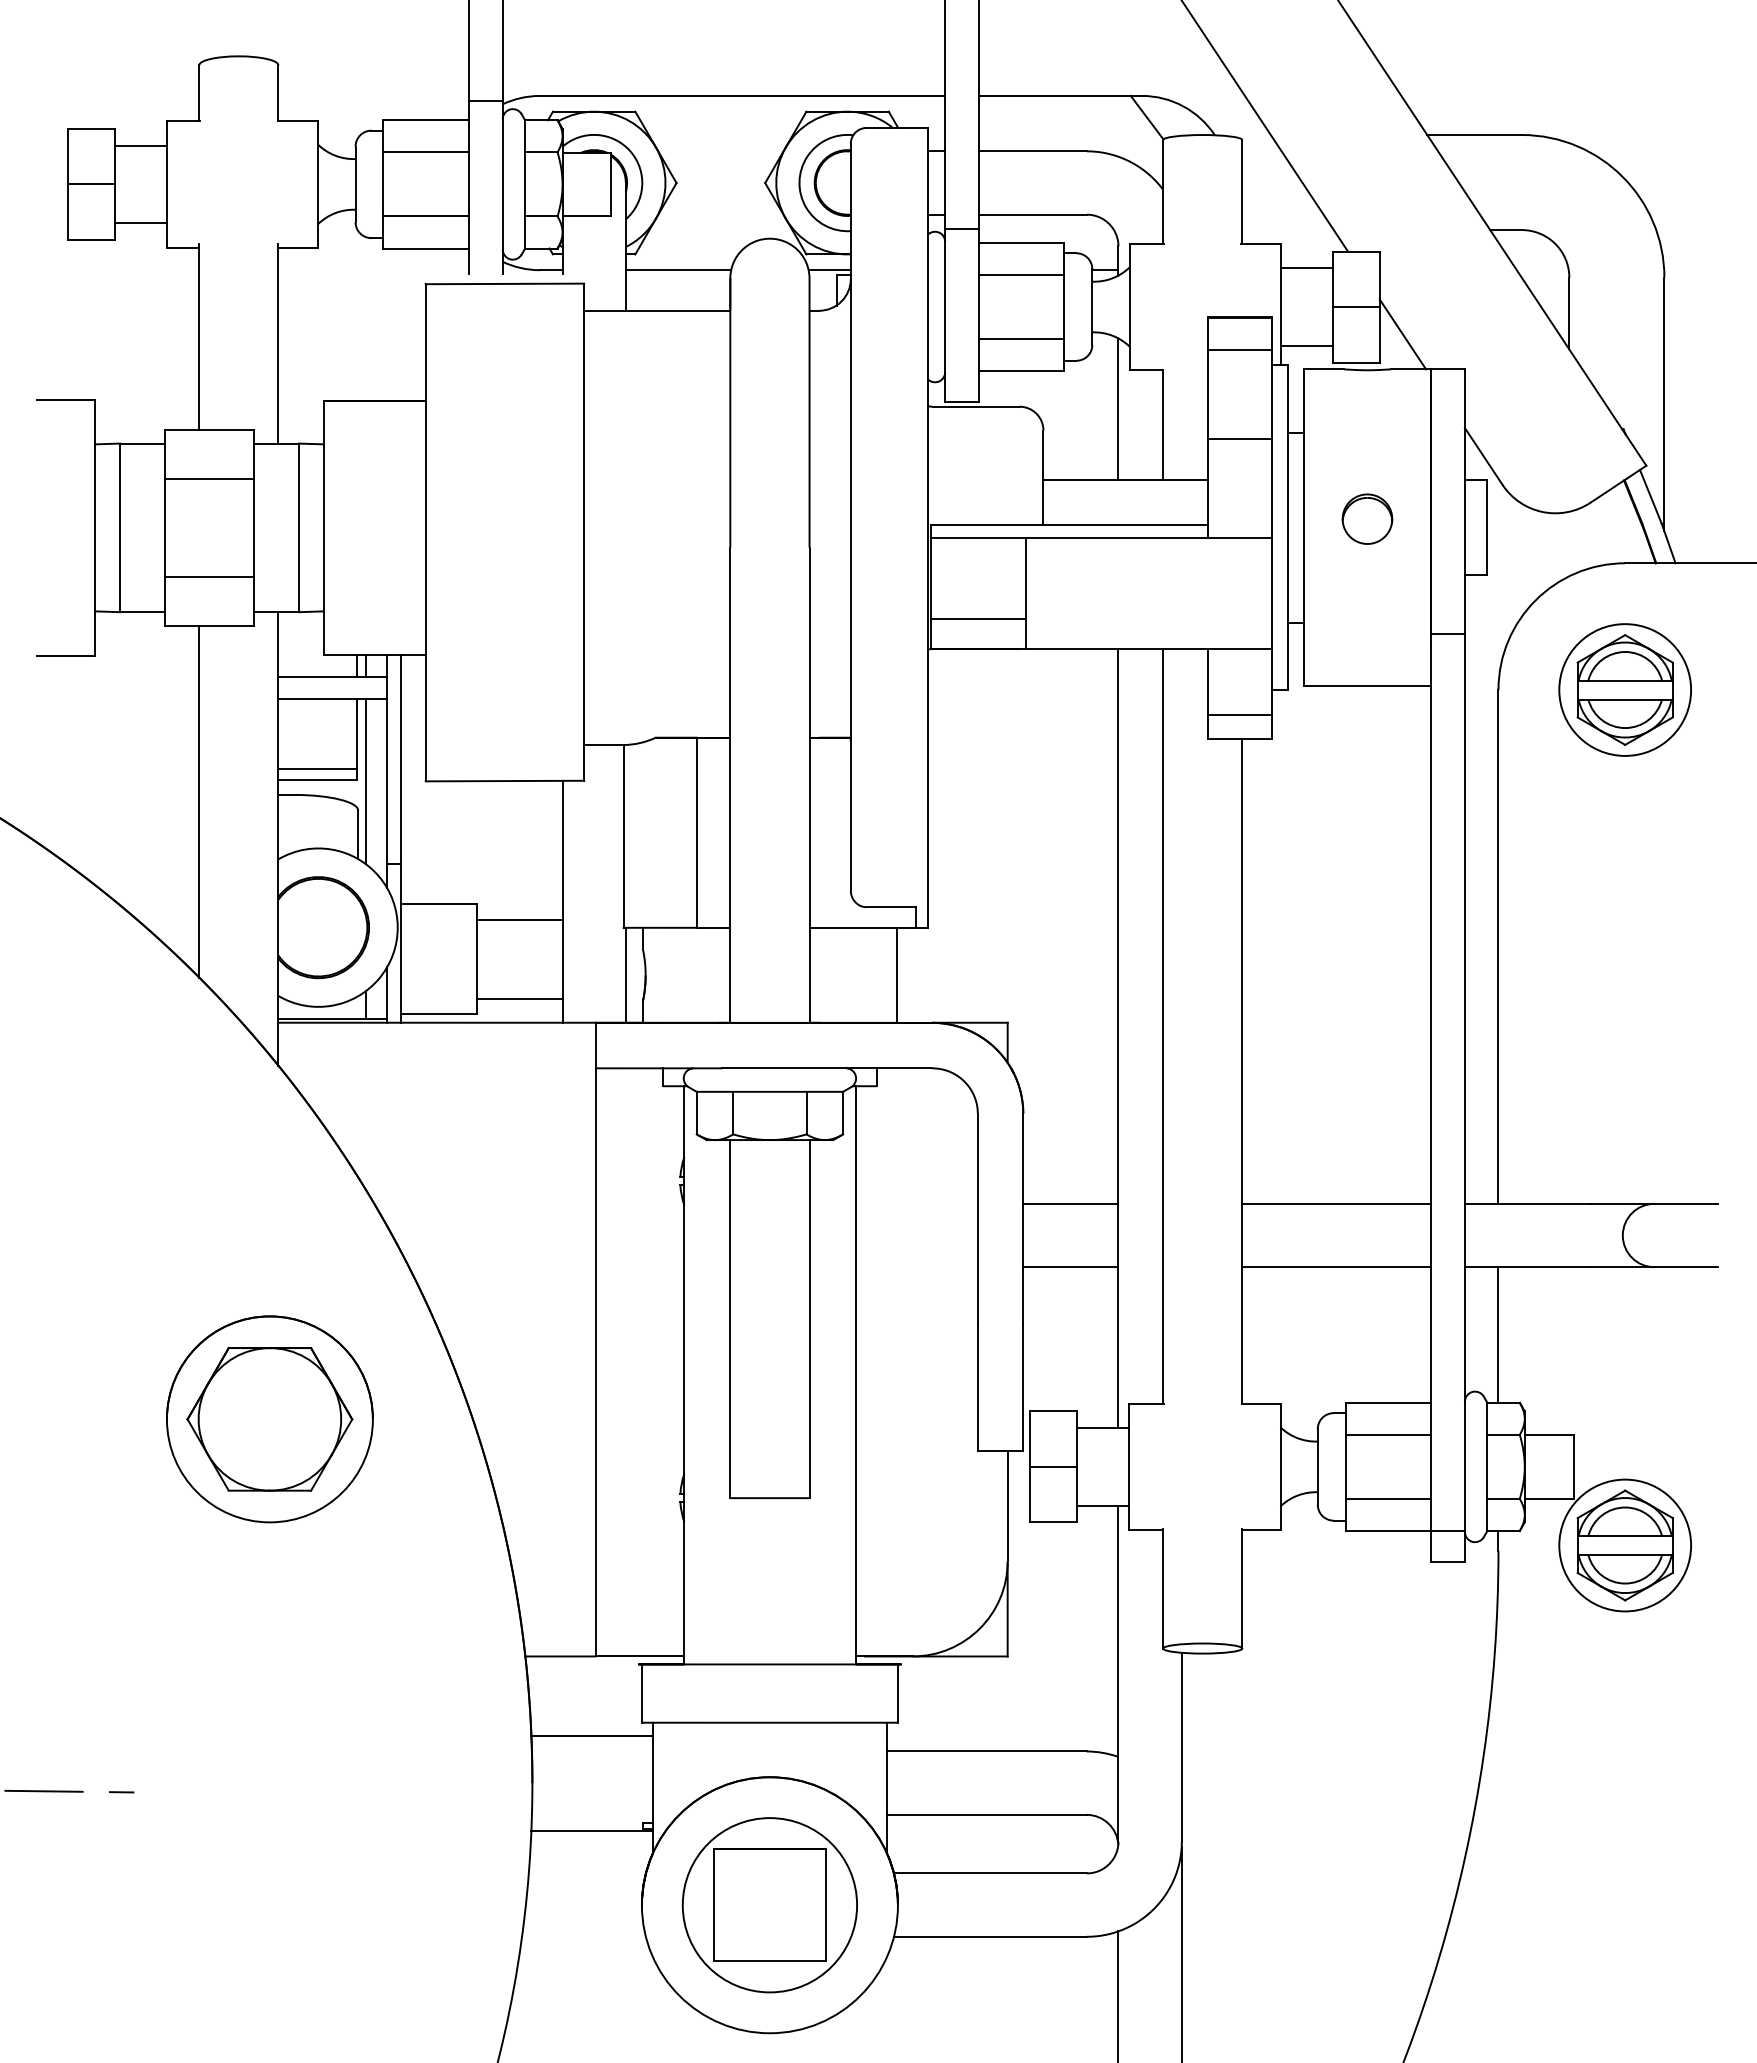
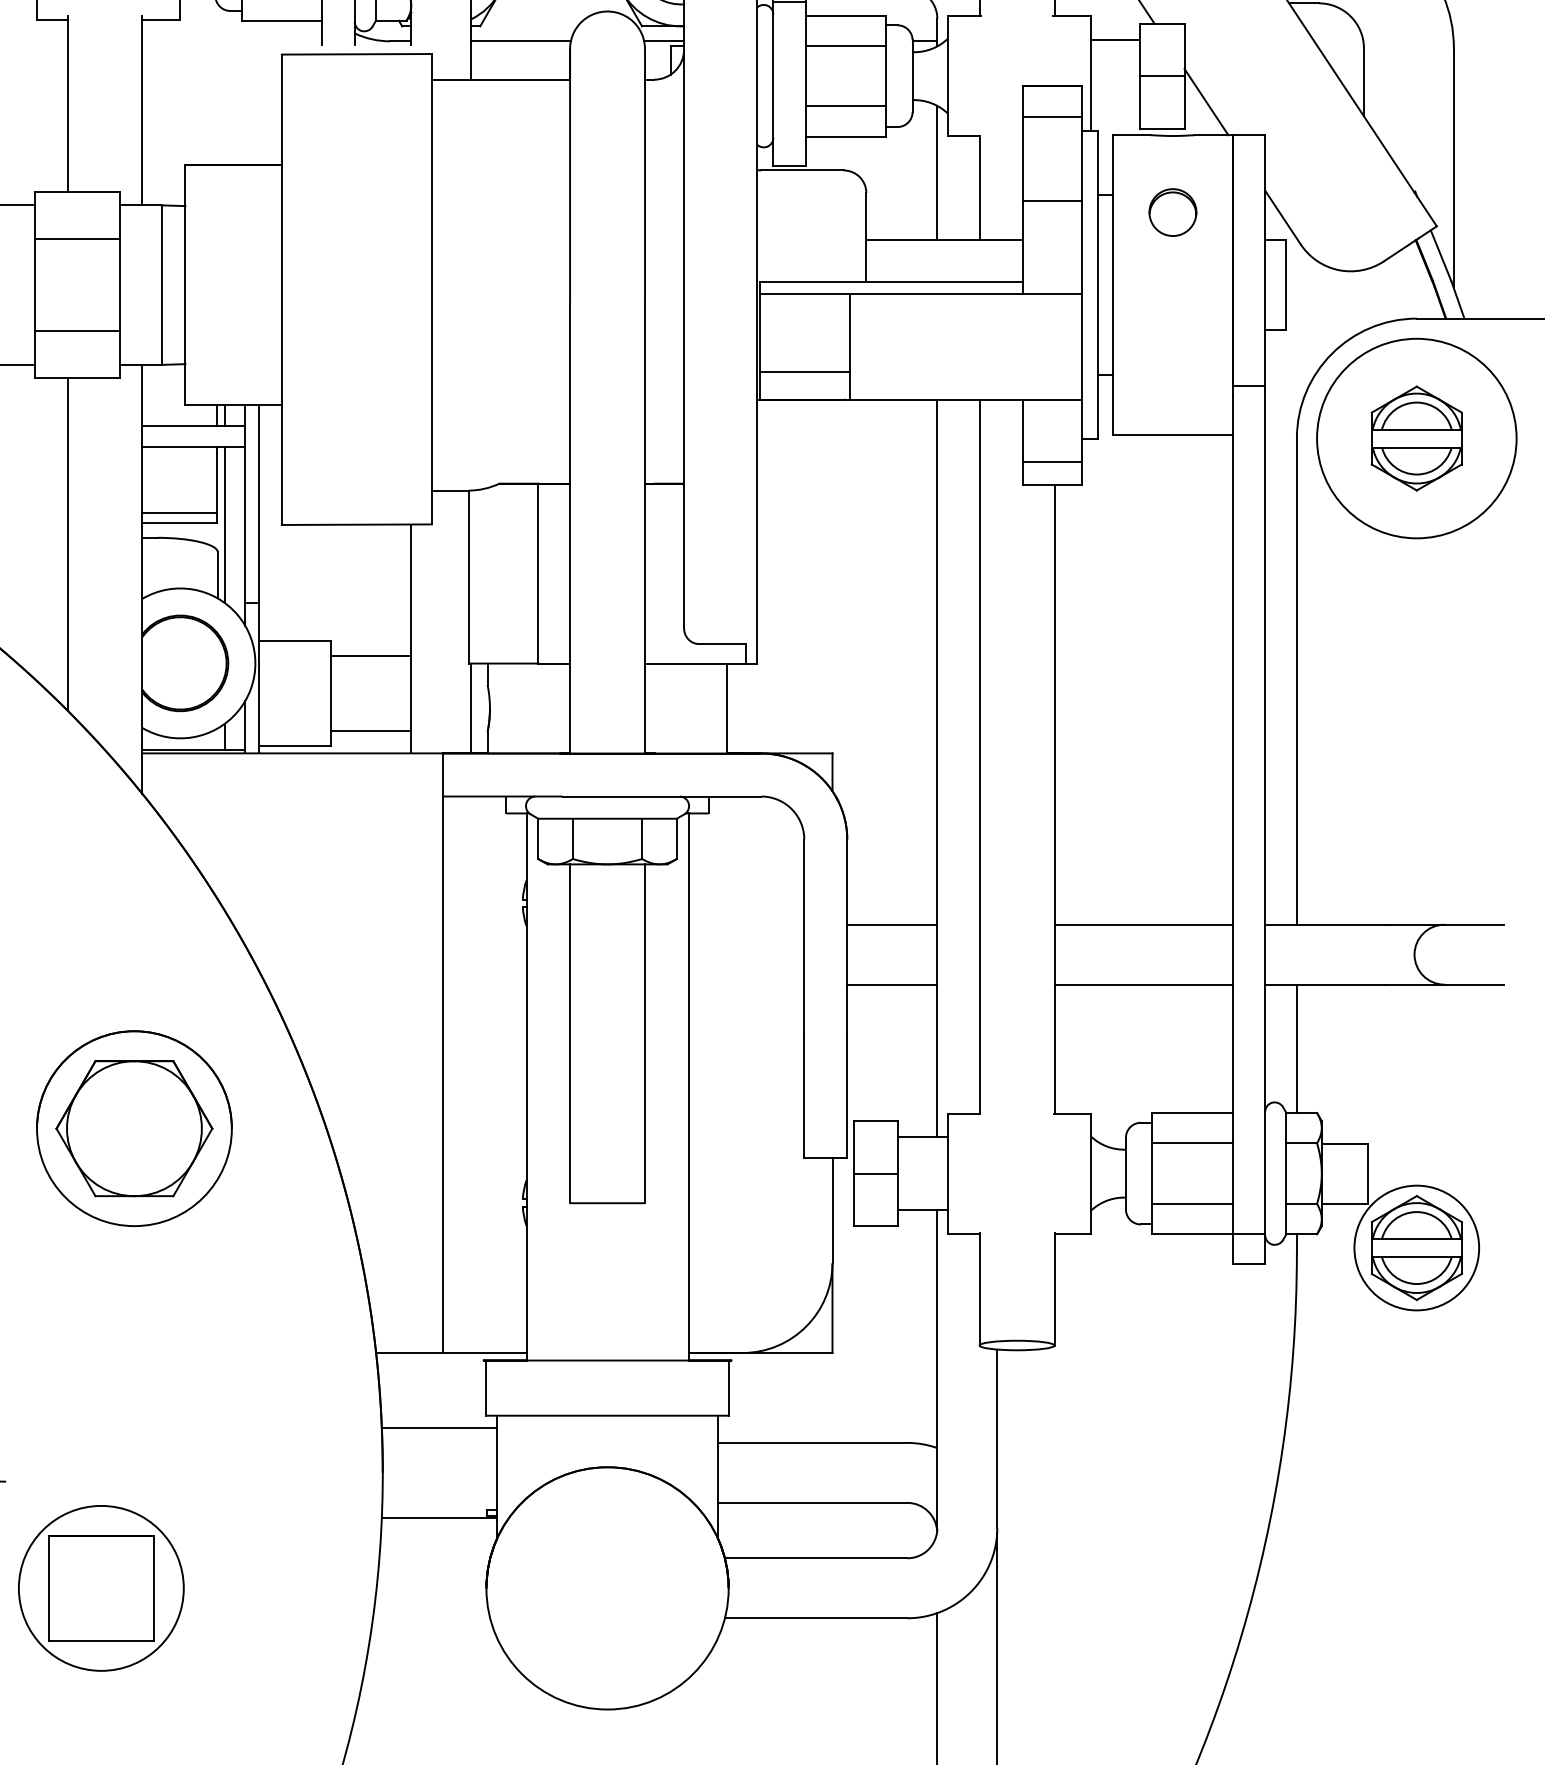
line: (1306, 345) -> (1115, 112), removed
part: (1367, 518) -> (1172, 211), moved
circle: (1625, 689) -> (1417, 438), size x1.6
part: (769, 1905) -> (100, 1588), moved

